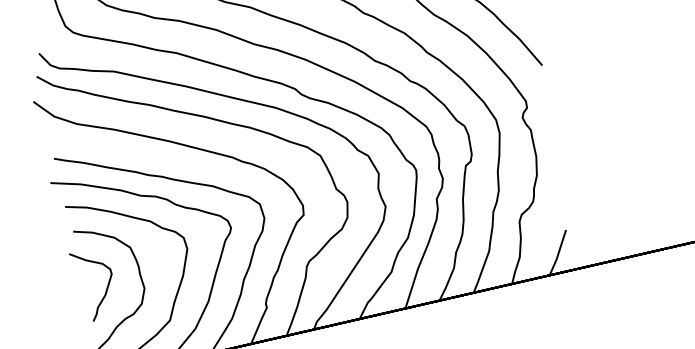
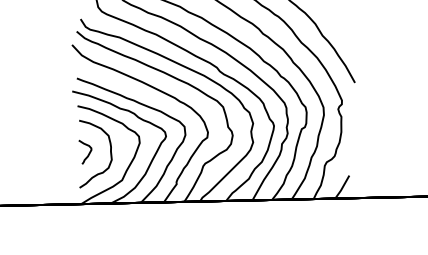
part: (95, 285) -> (85, 152), size x0.6

